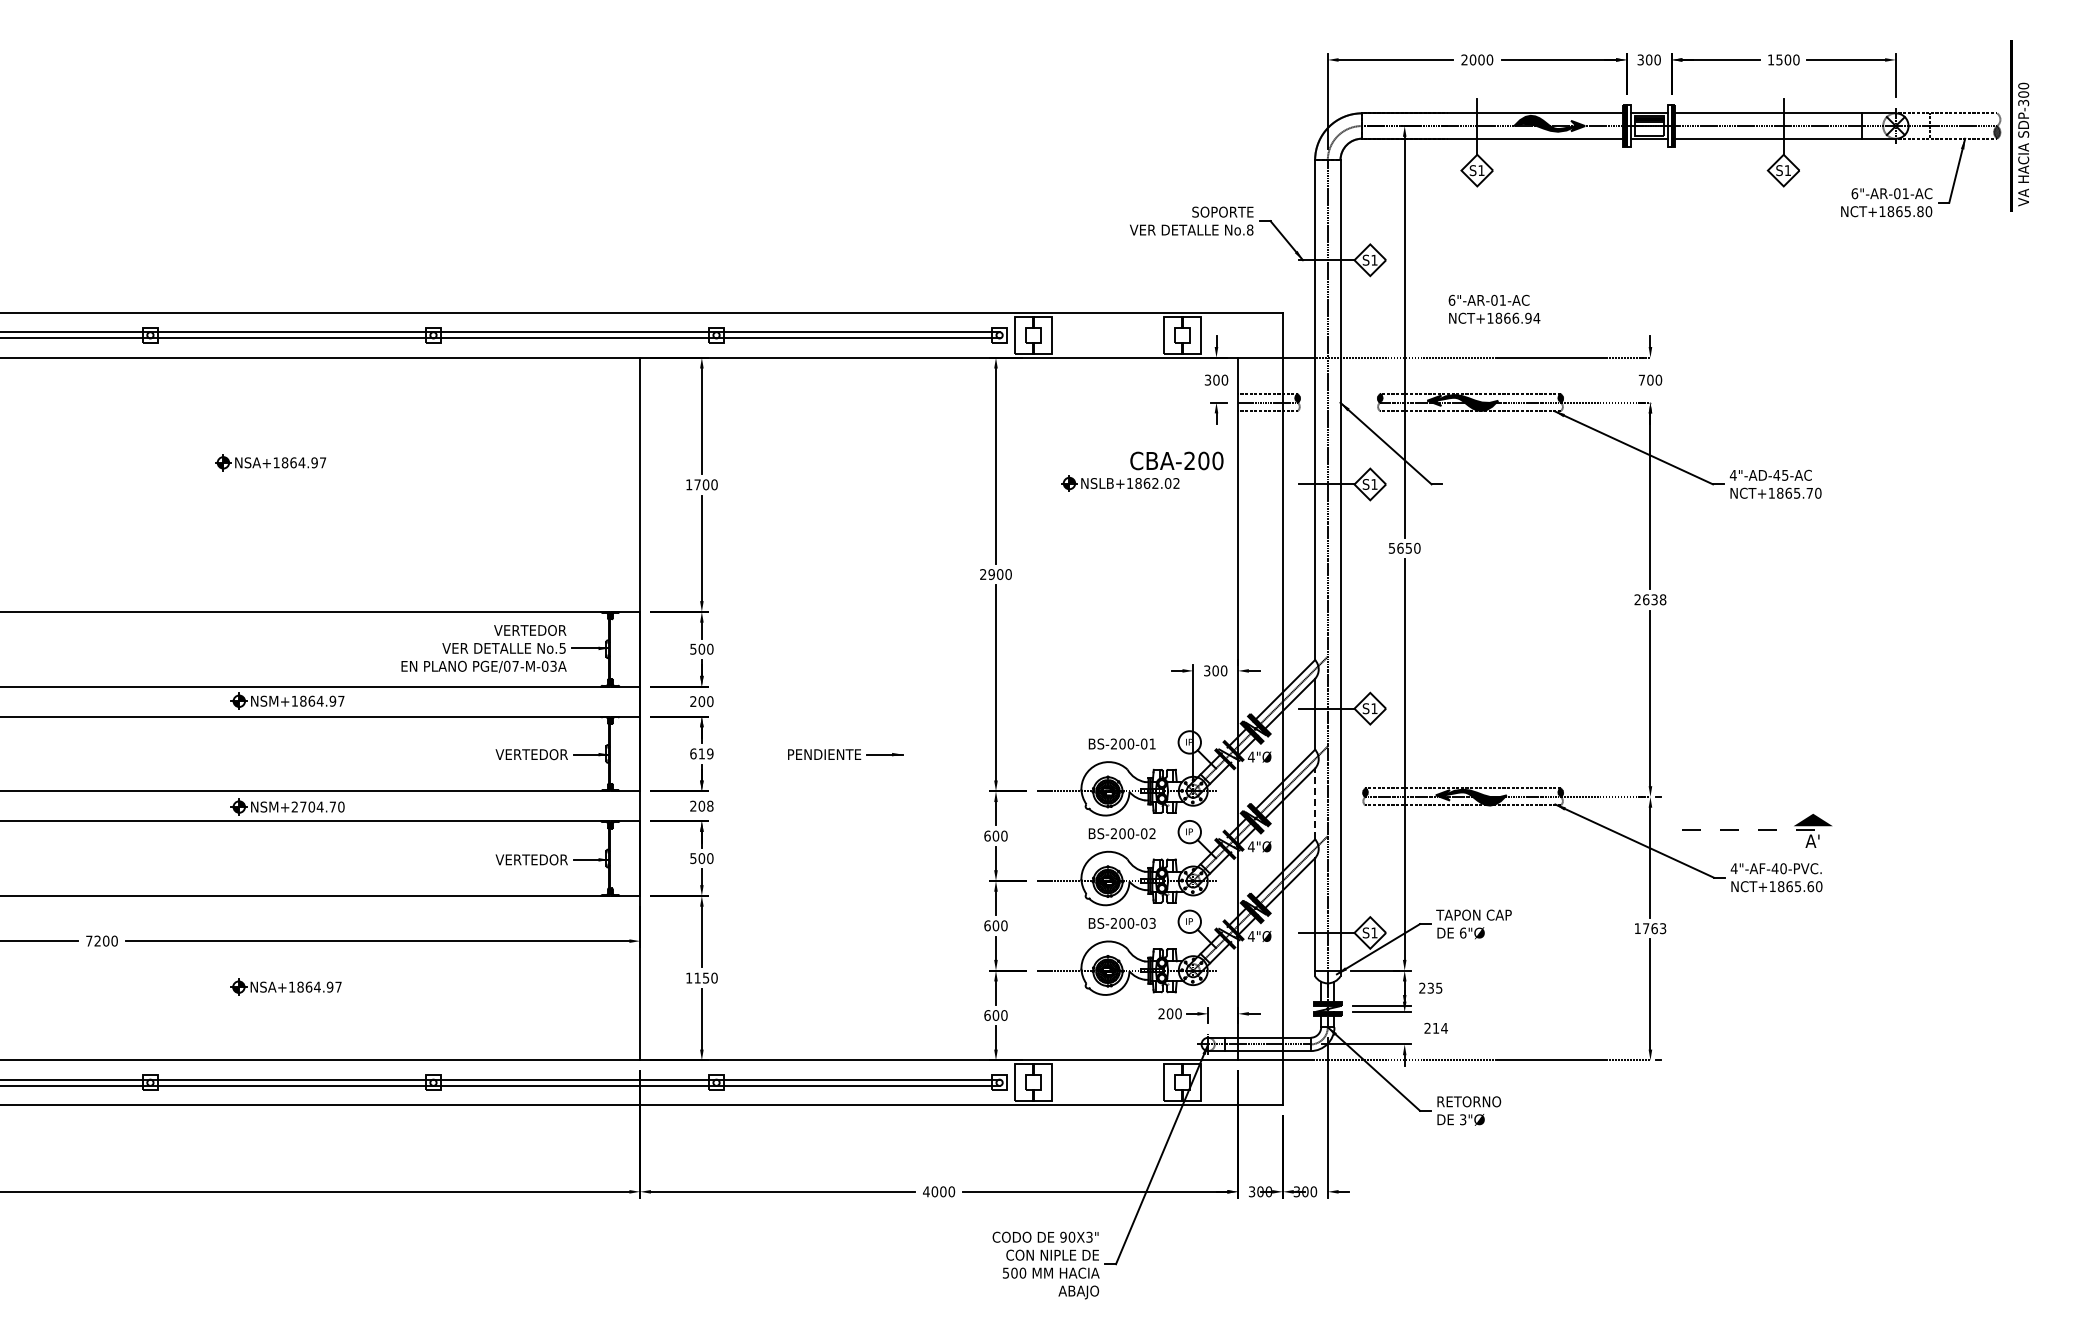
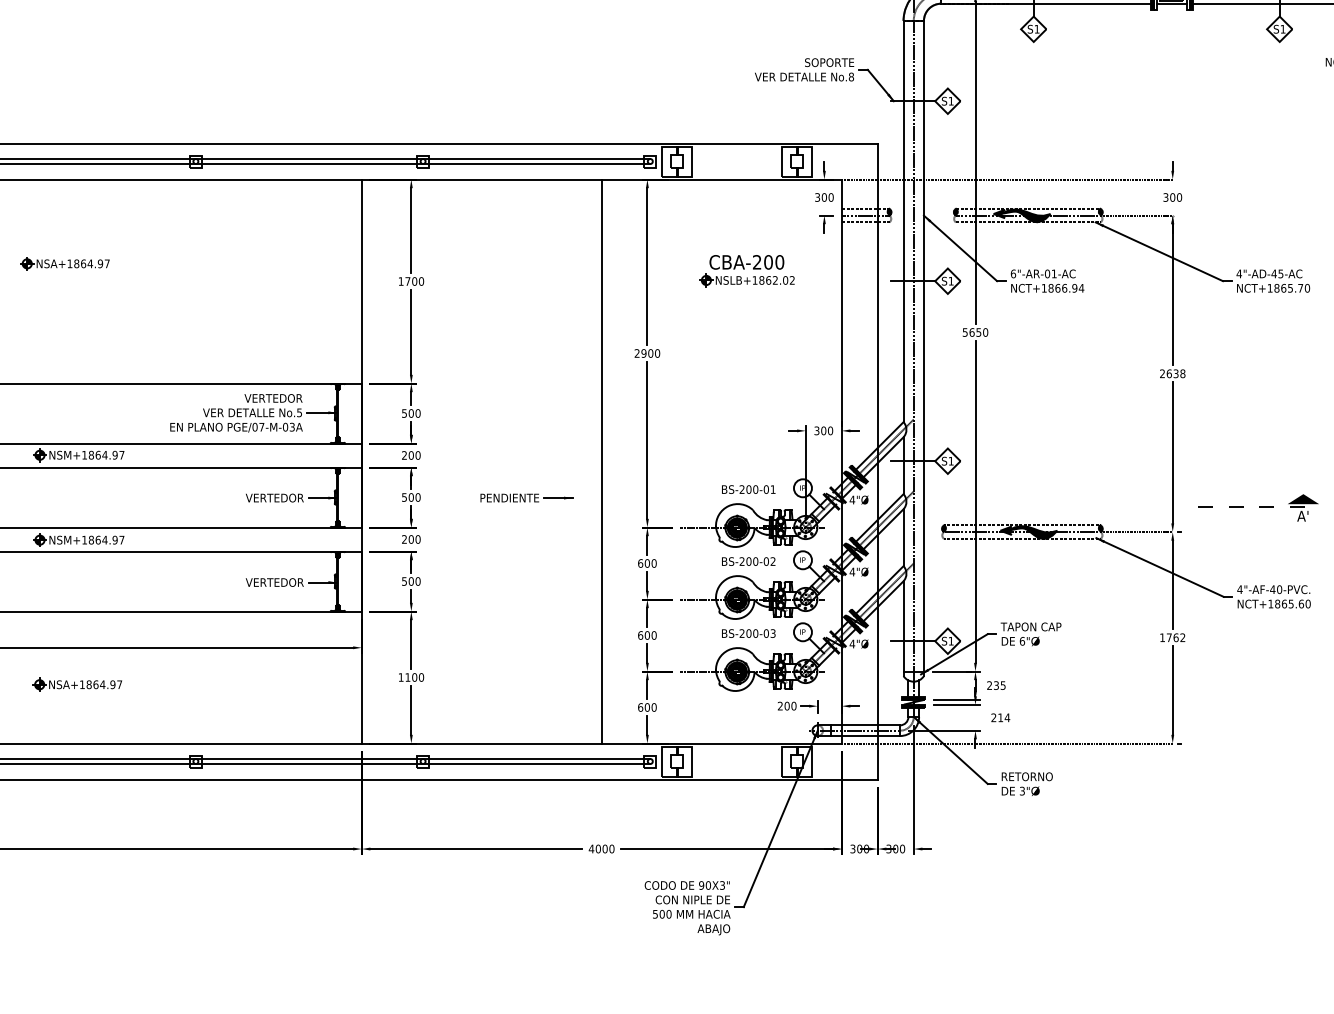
text: (1494, 308) -> (1047, 280), moved
text: (1641, 379) -> (1165, 196), 700 -> 300
text: (1176, 460) -> (746, 261), moved
line: (939, 708) -> (602, 461), added
text: (701, 753) -> (411, 497), 619 -> 500
line: (1315, 803) -> (903, 537), dashed -> solid
text: (317, 806) -> (102, 539), NSM+2704.70 -> NSM+1864.97
text: (710, 806) -> (418, 539), 208 -> 200
part: (1757, 830) -> (1258, 507), moved
text: (1663, 928) -> (1183, 637), 1763 -> 1762
text: (705, 977) -> (414, 676), 1150 -> 1100

